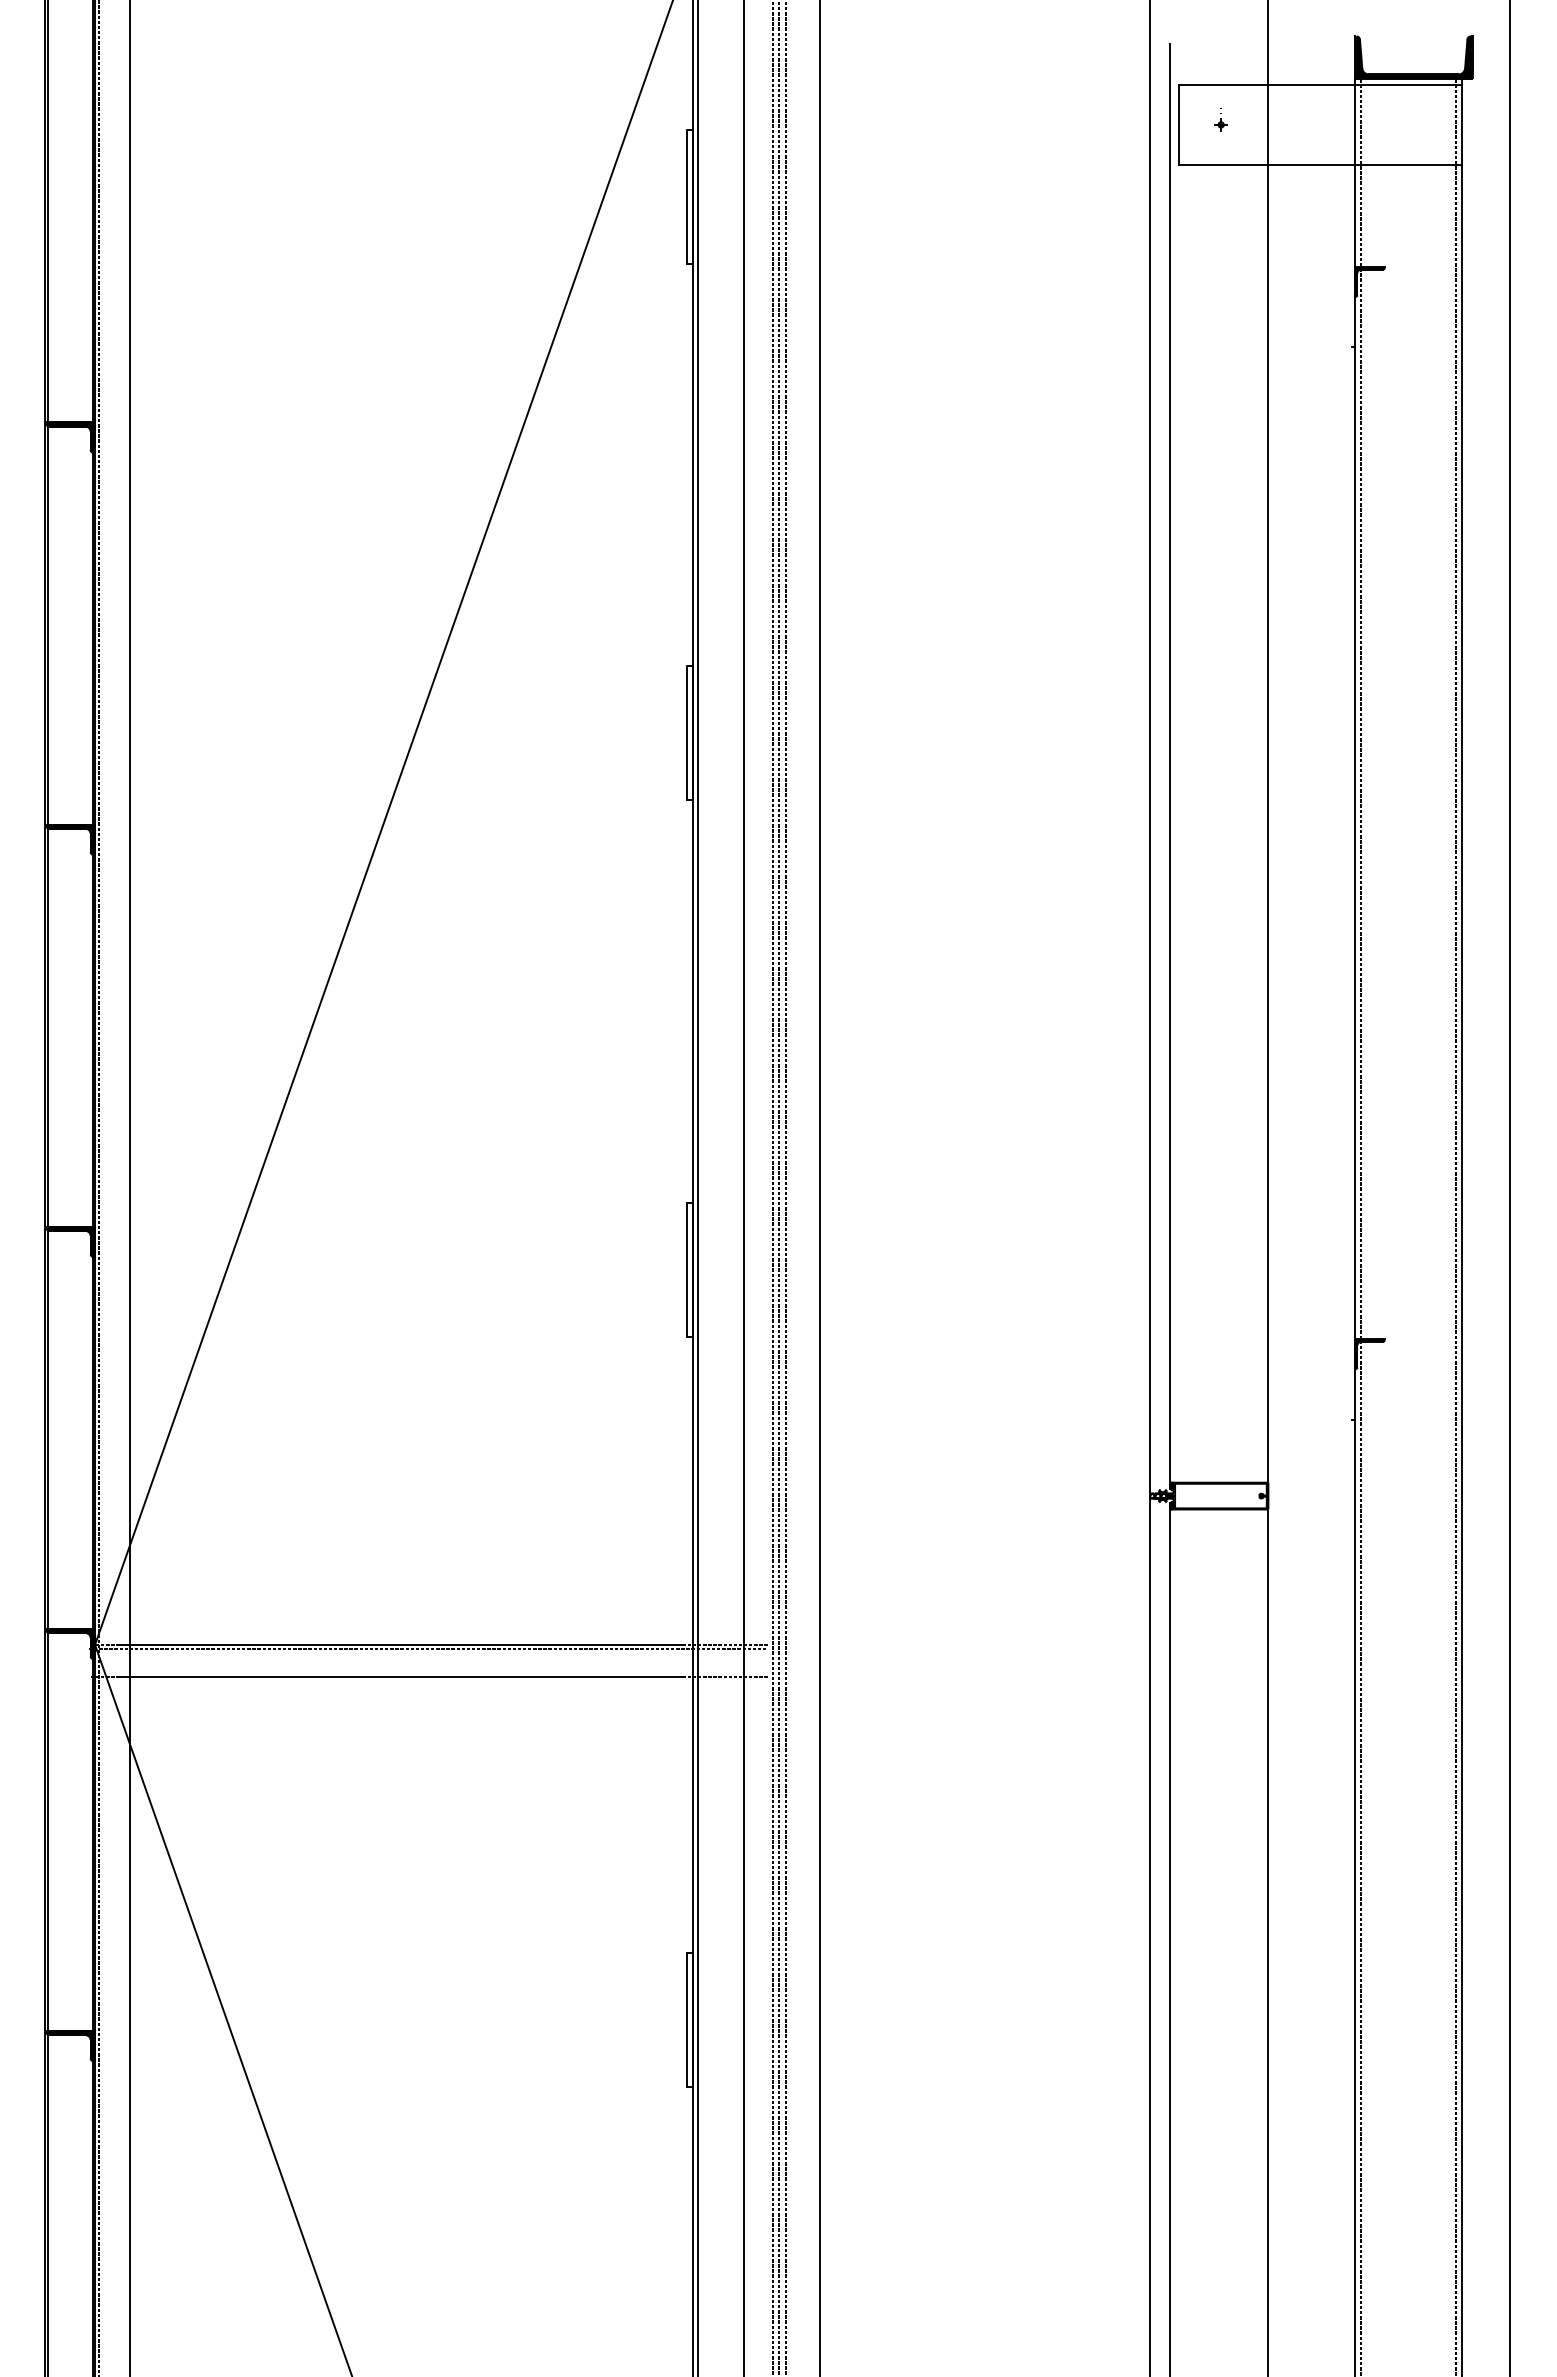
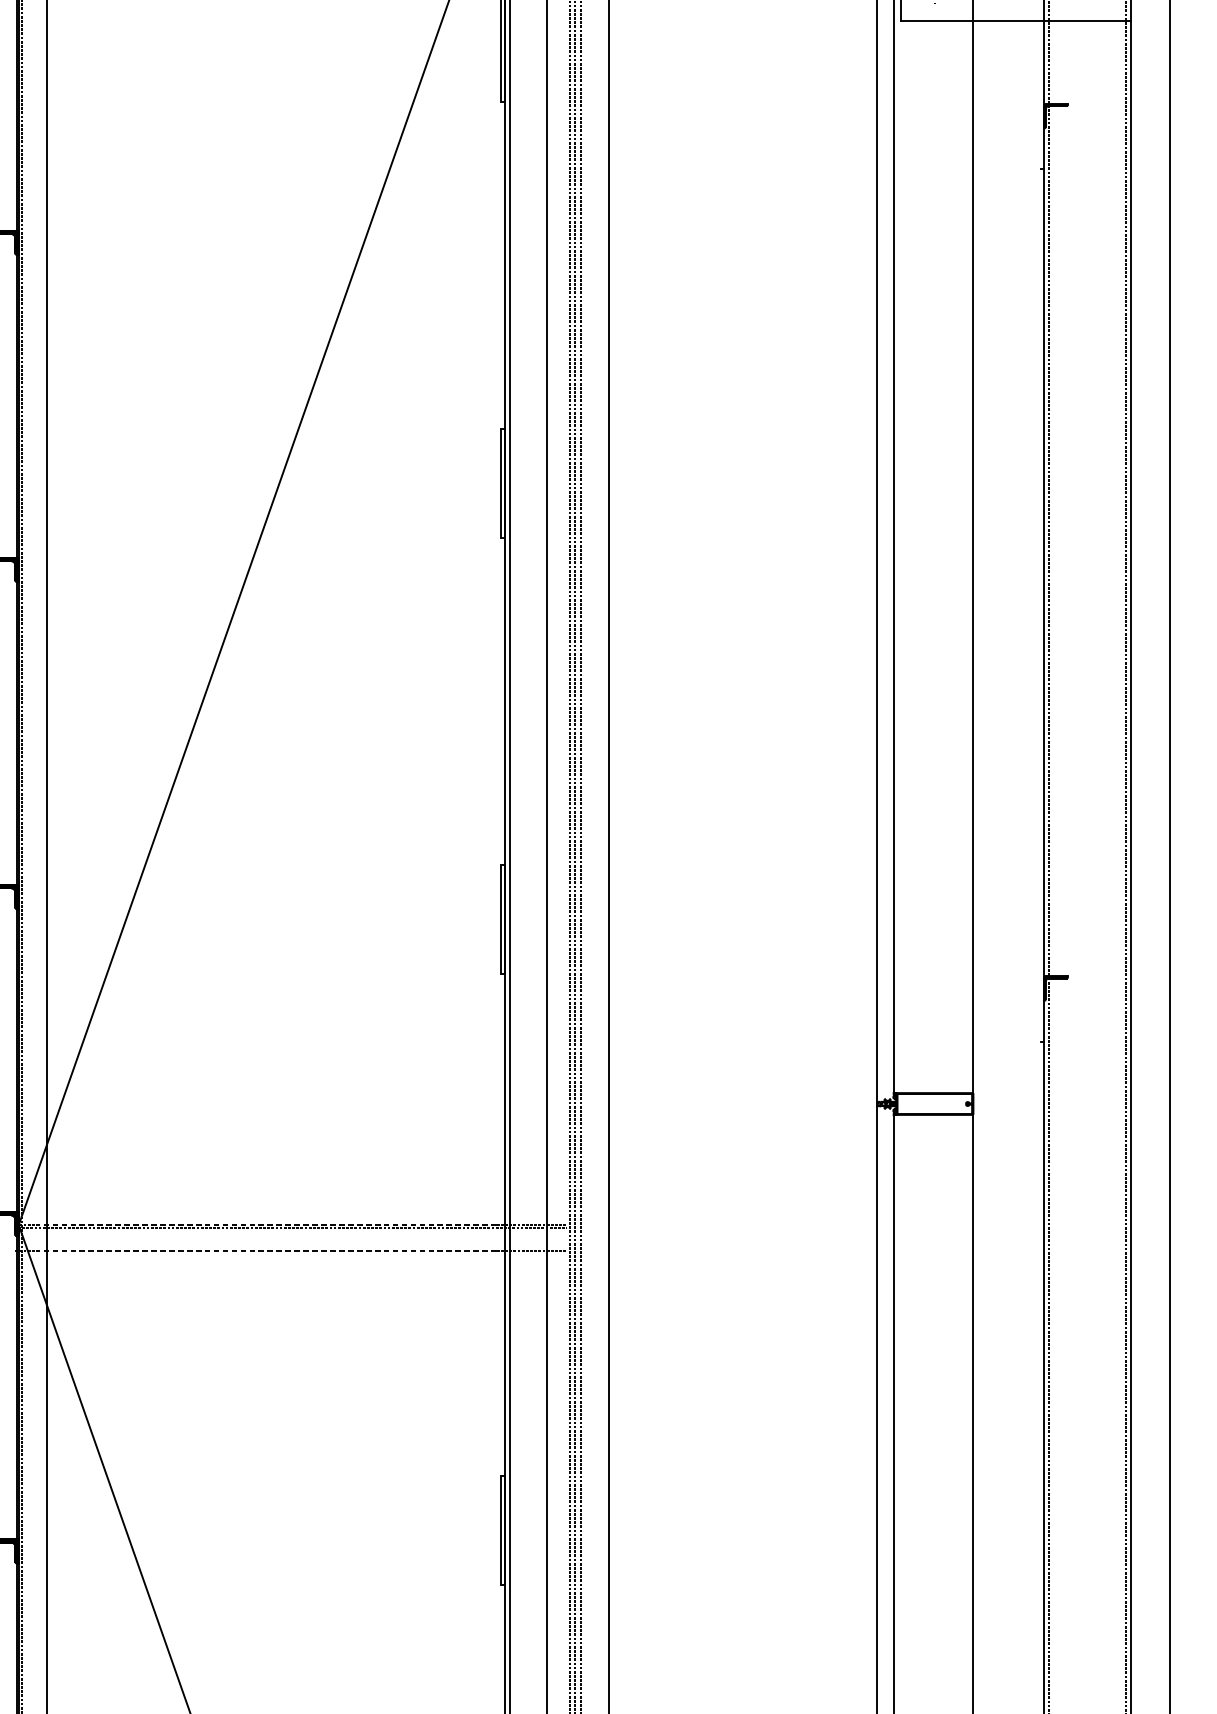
line: (400, 1644) -> (267, 1224), solid -> dashed
line: (400, 1677) -> (267, 1251), solid -> dashed

